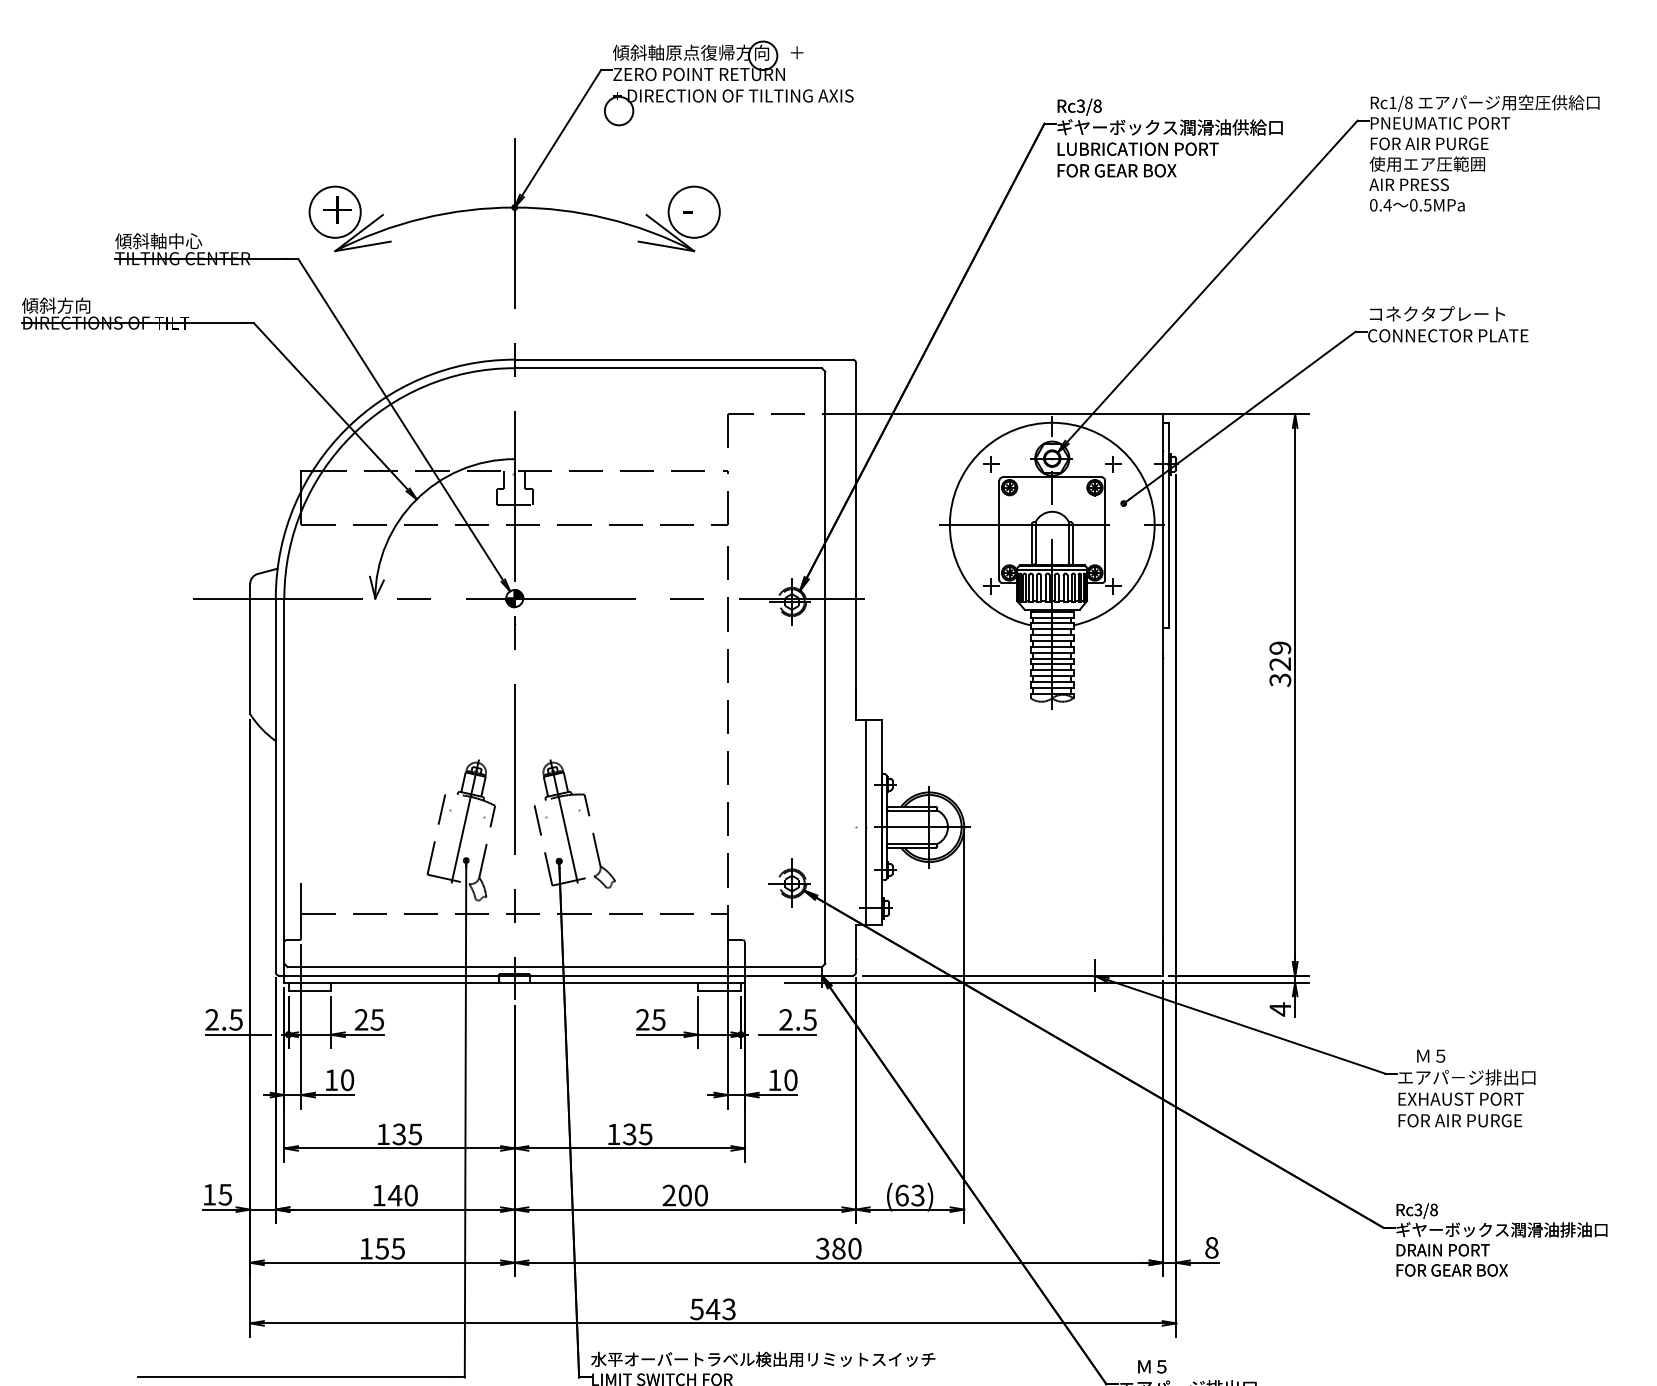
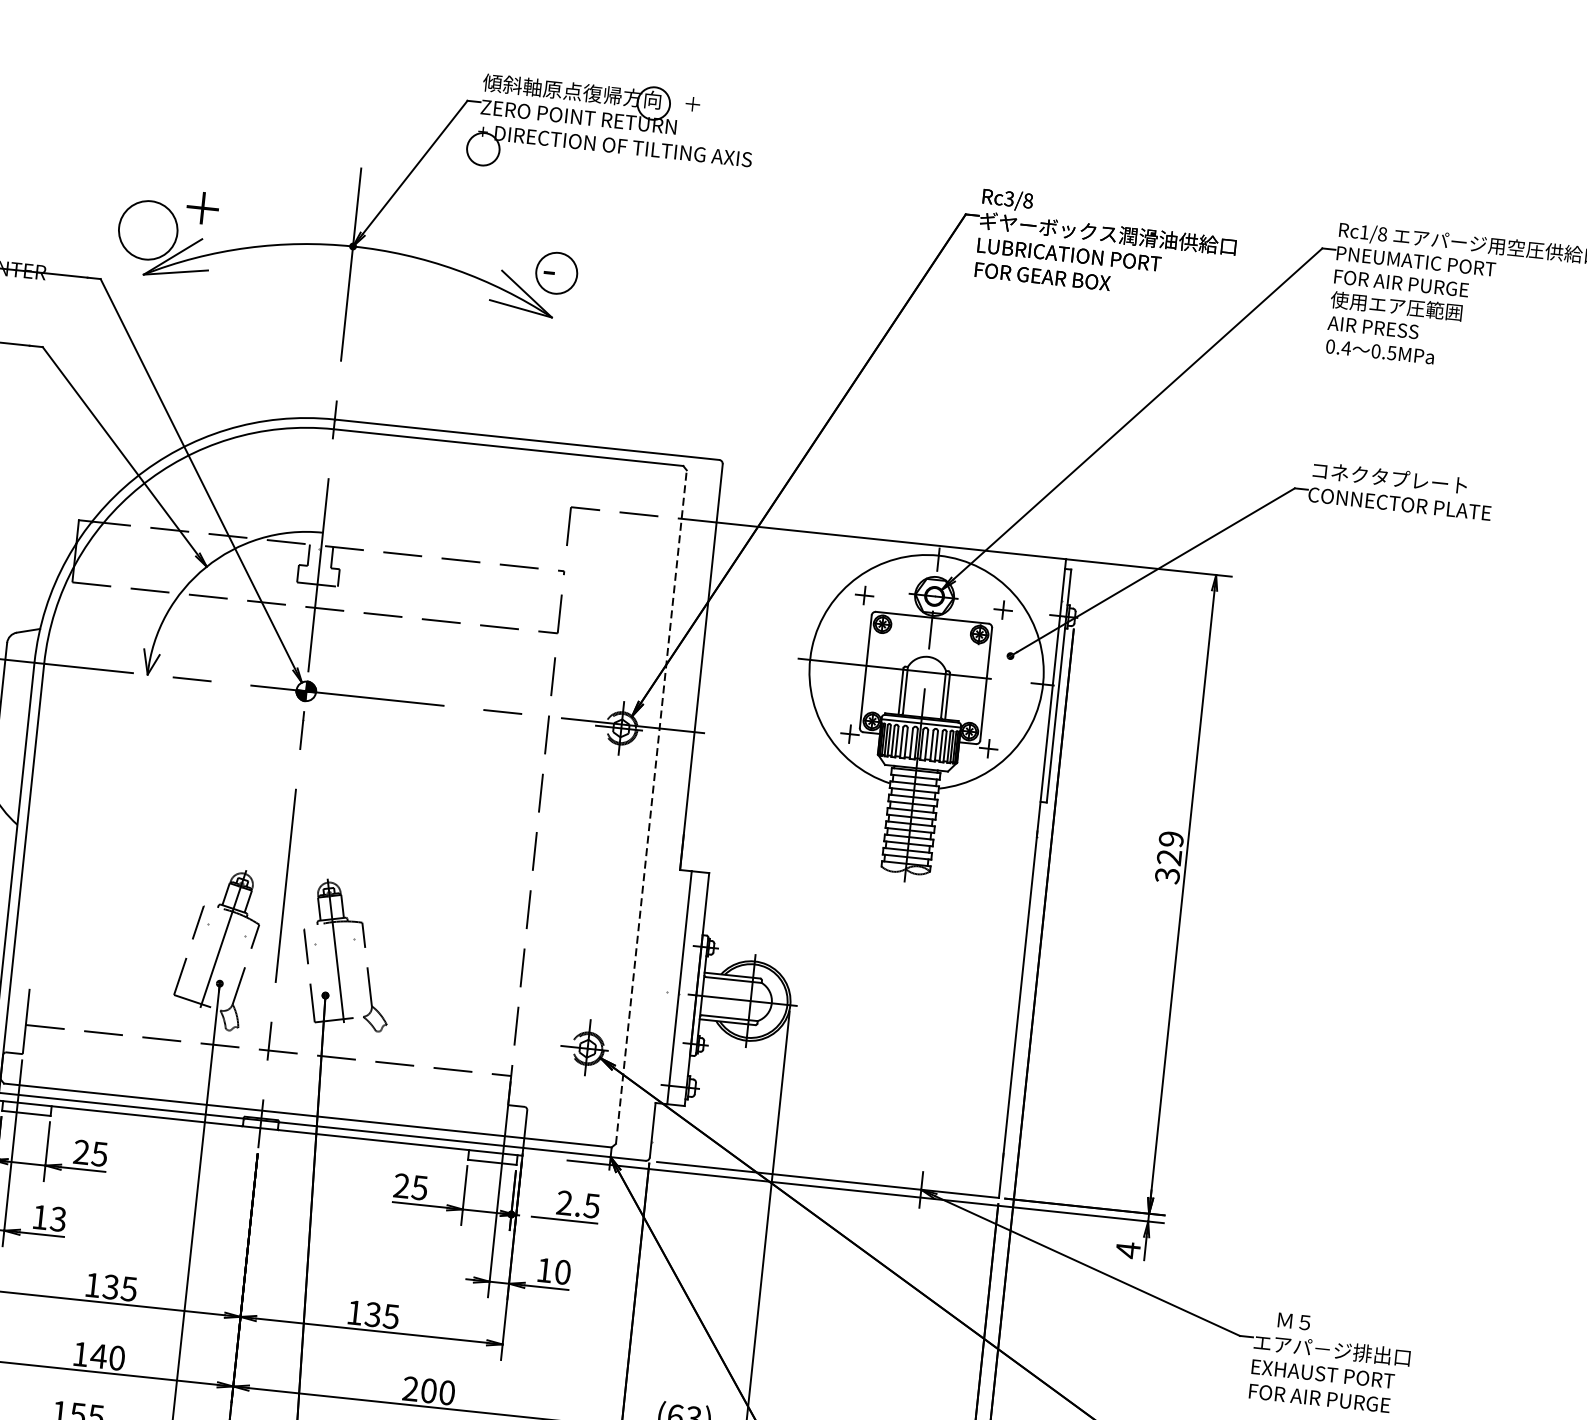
text: (337, 209) -> (202, 207), moved
circle: (693, 211) -> (555, 272), size x0.7
line: (825, 667) -> (651, 806), solid -> dashed
text: (347, 1079) -> (58, 1218), 10 -> 13

